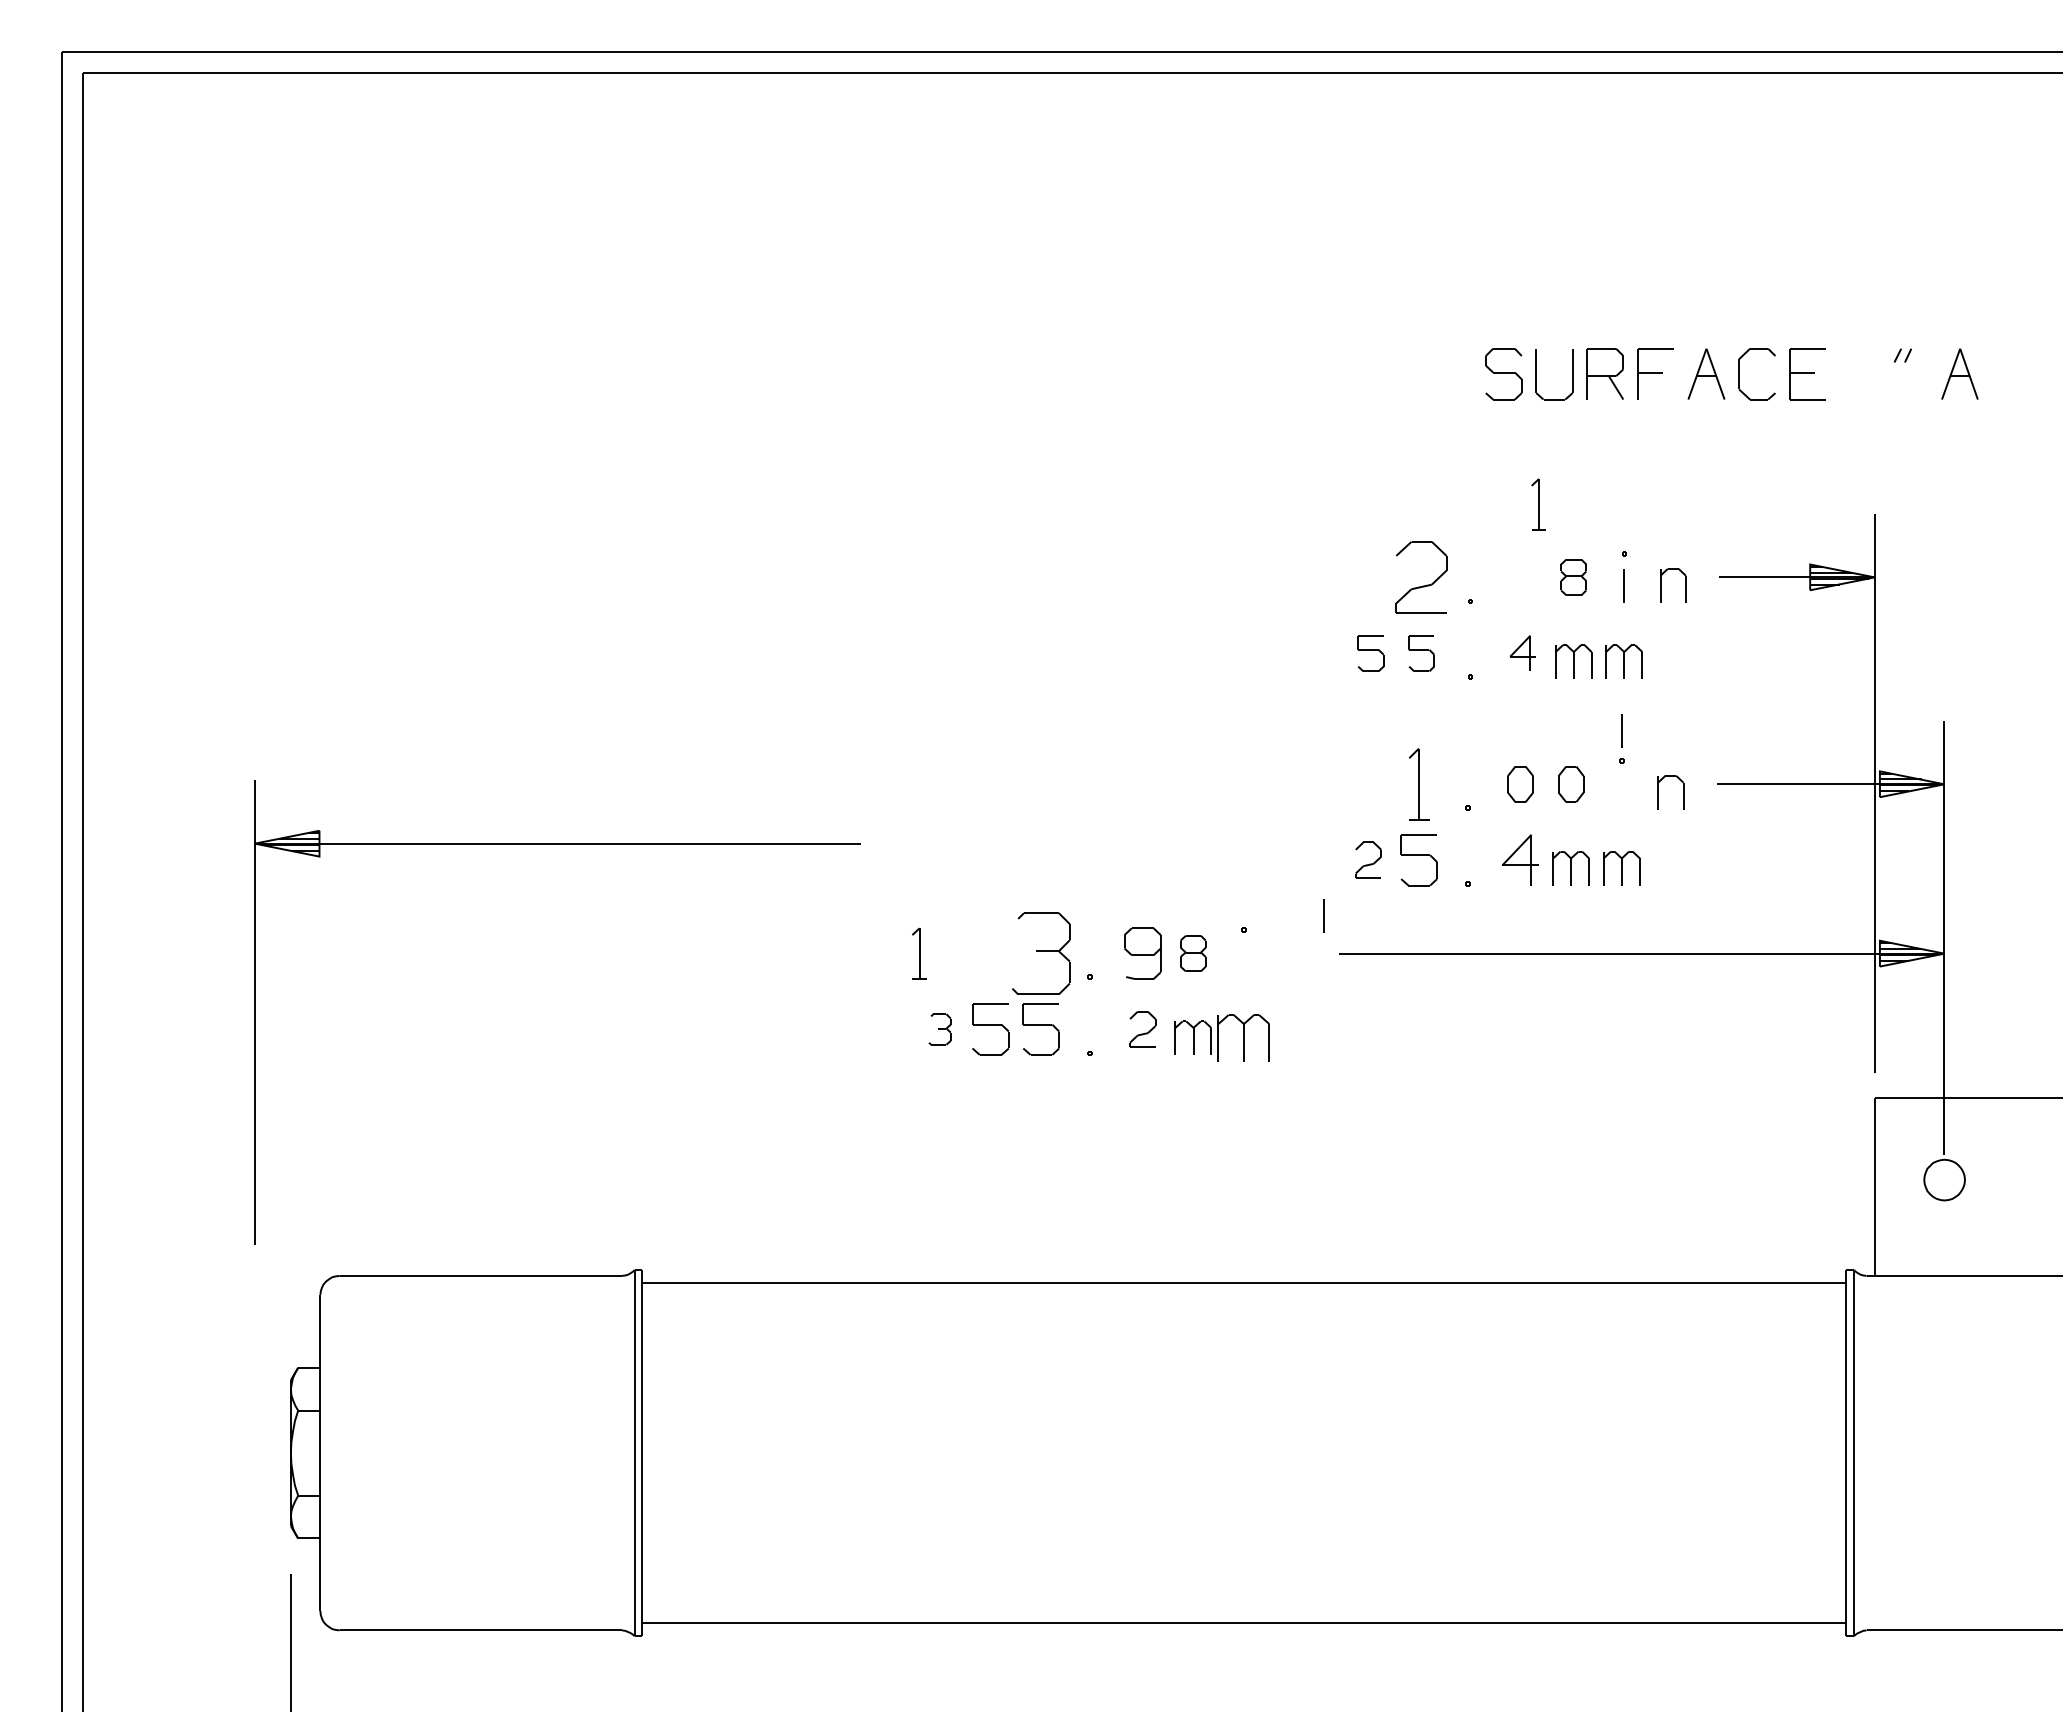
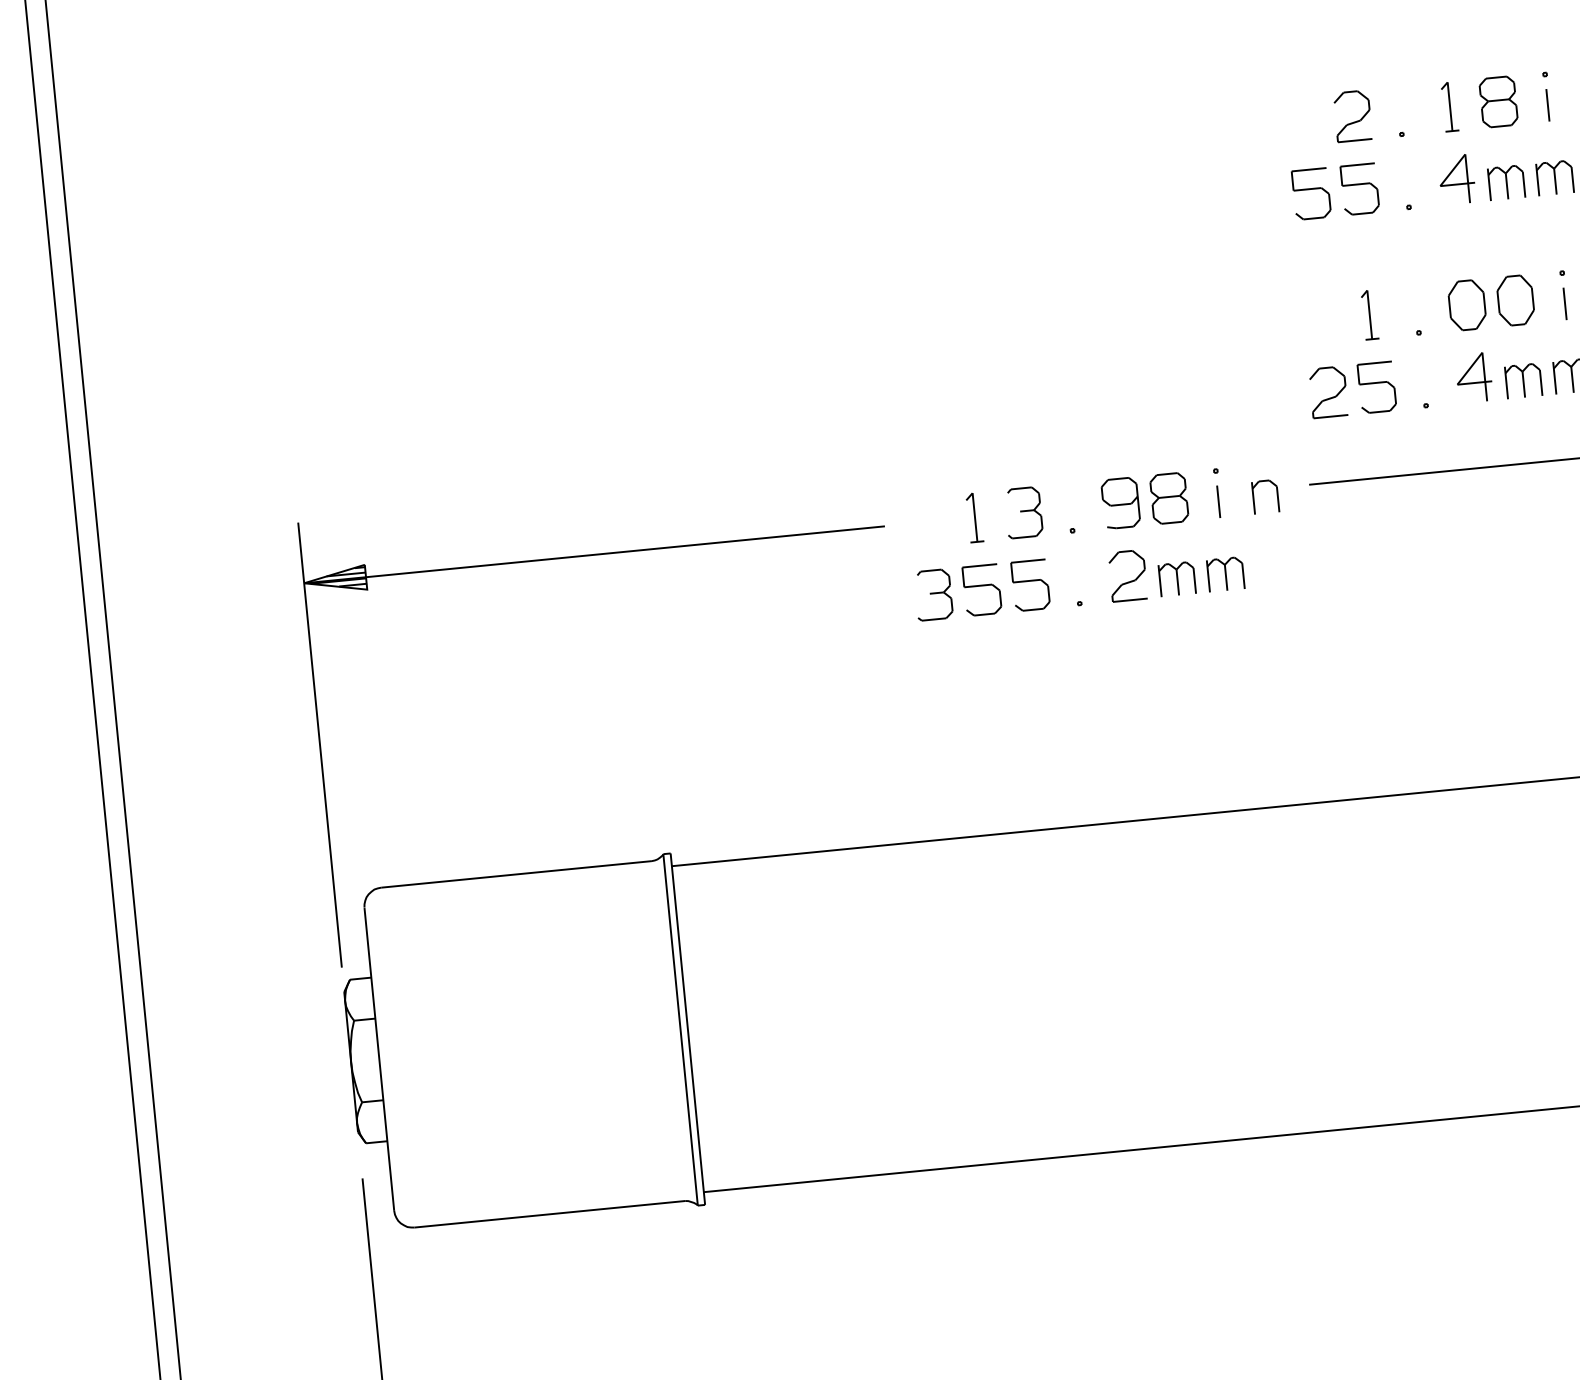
part: (1538, 504) -> (1449, 106), moved
part: (1421, 577) -> (1352, 116), size x0.71
part: (1573, 577) -> (1498, 102), size x1.43
part: (1522, 652) -> (1456, 178), size x1.43
part: (1370, 653) -> (1311, 194), size x1.43
part: (1421, 653) -> (1359, 189), size x1.43
line: (1621, 730) -> (1564, 303), moved
part: (1418, 784) -> (1369, 315), size x0.71
part: (1520, 784) -> (1467, 305), size x1.43
part: (1570, 784) -> (1515, 300), size x1.43
part: (557, 844) -> (594, 555), moved
part: (1368, 860) -> (1328, 392), size x1.43
line: (1323, 915) -> (1218, 501), moved
part: (919, 953) -> (974, 517), moved
part: (1041, 953) -> (1023, 512), size x0.62
part: (1192, 953) -> (1168, 498), size x1.43
part: (1280, 961) -> (1253, 497), added
part: (939, 1029) -> (933, 595), size x1.67
part: (1142, 1029) -> (1127, 575), size x1.43
part: (1243, 1037) -> (1225, 574), size x0.71

